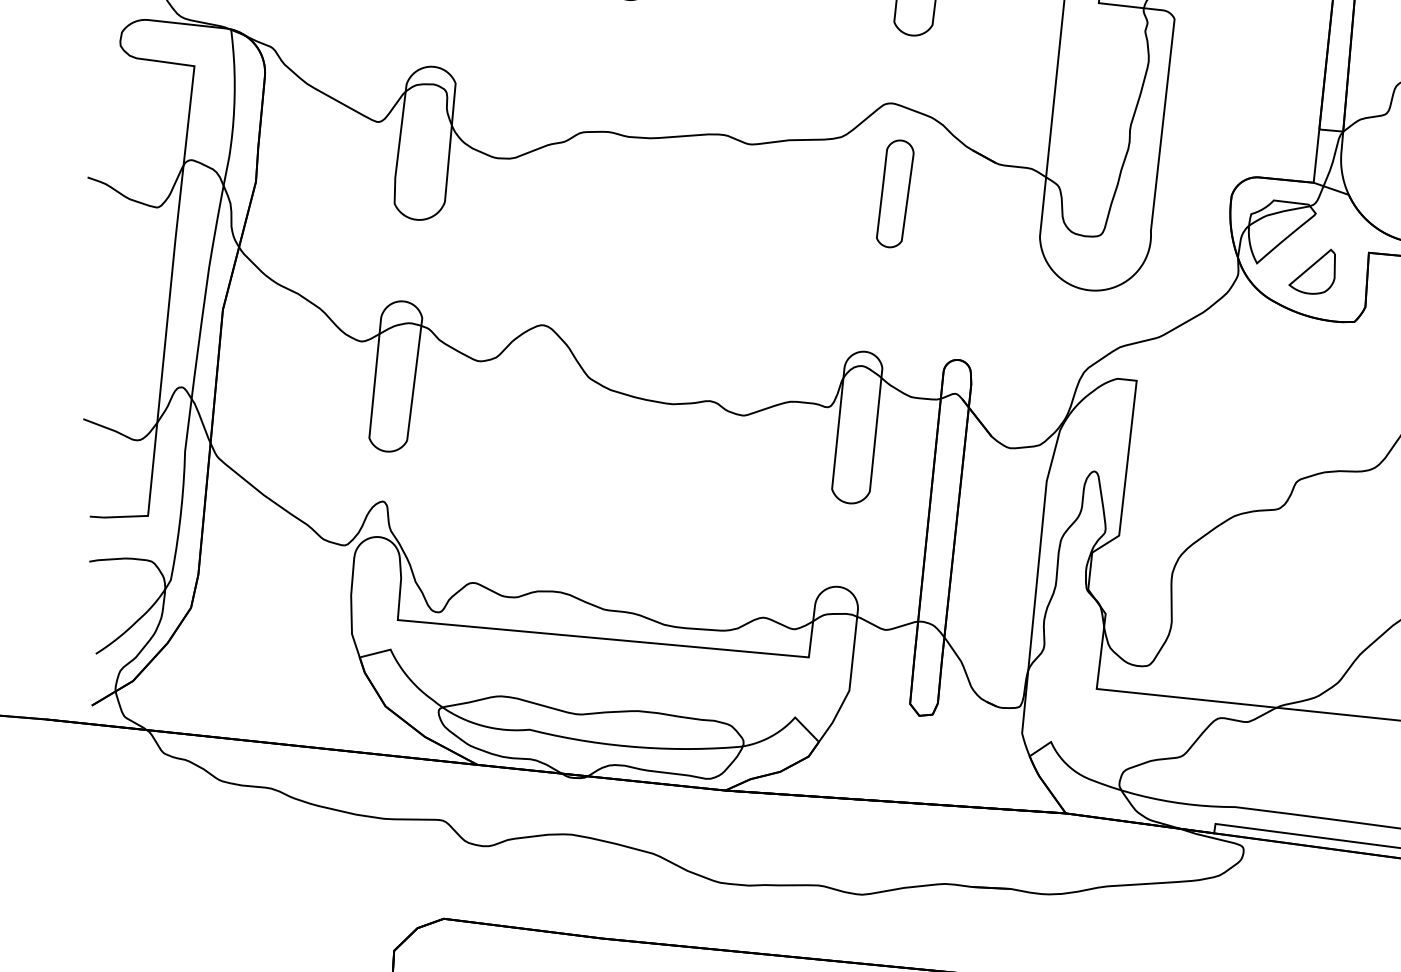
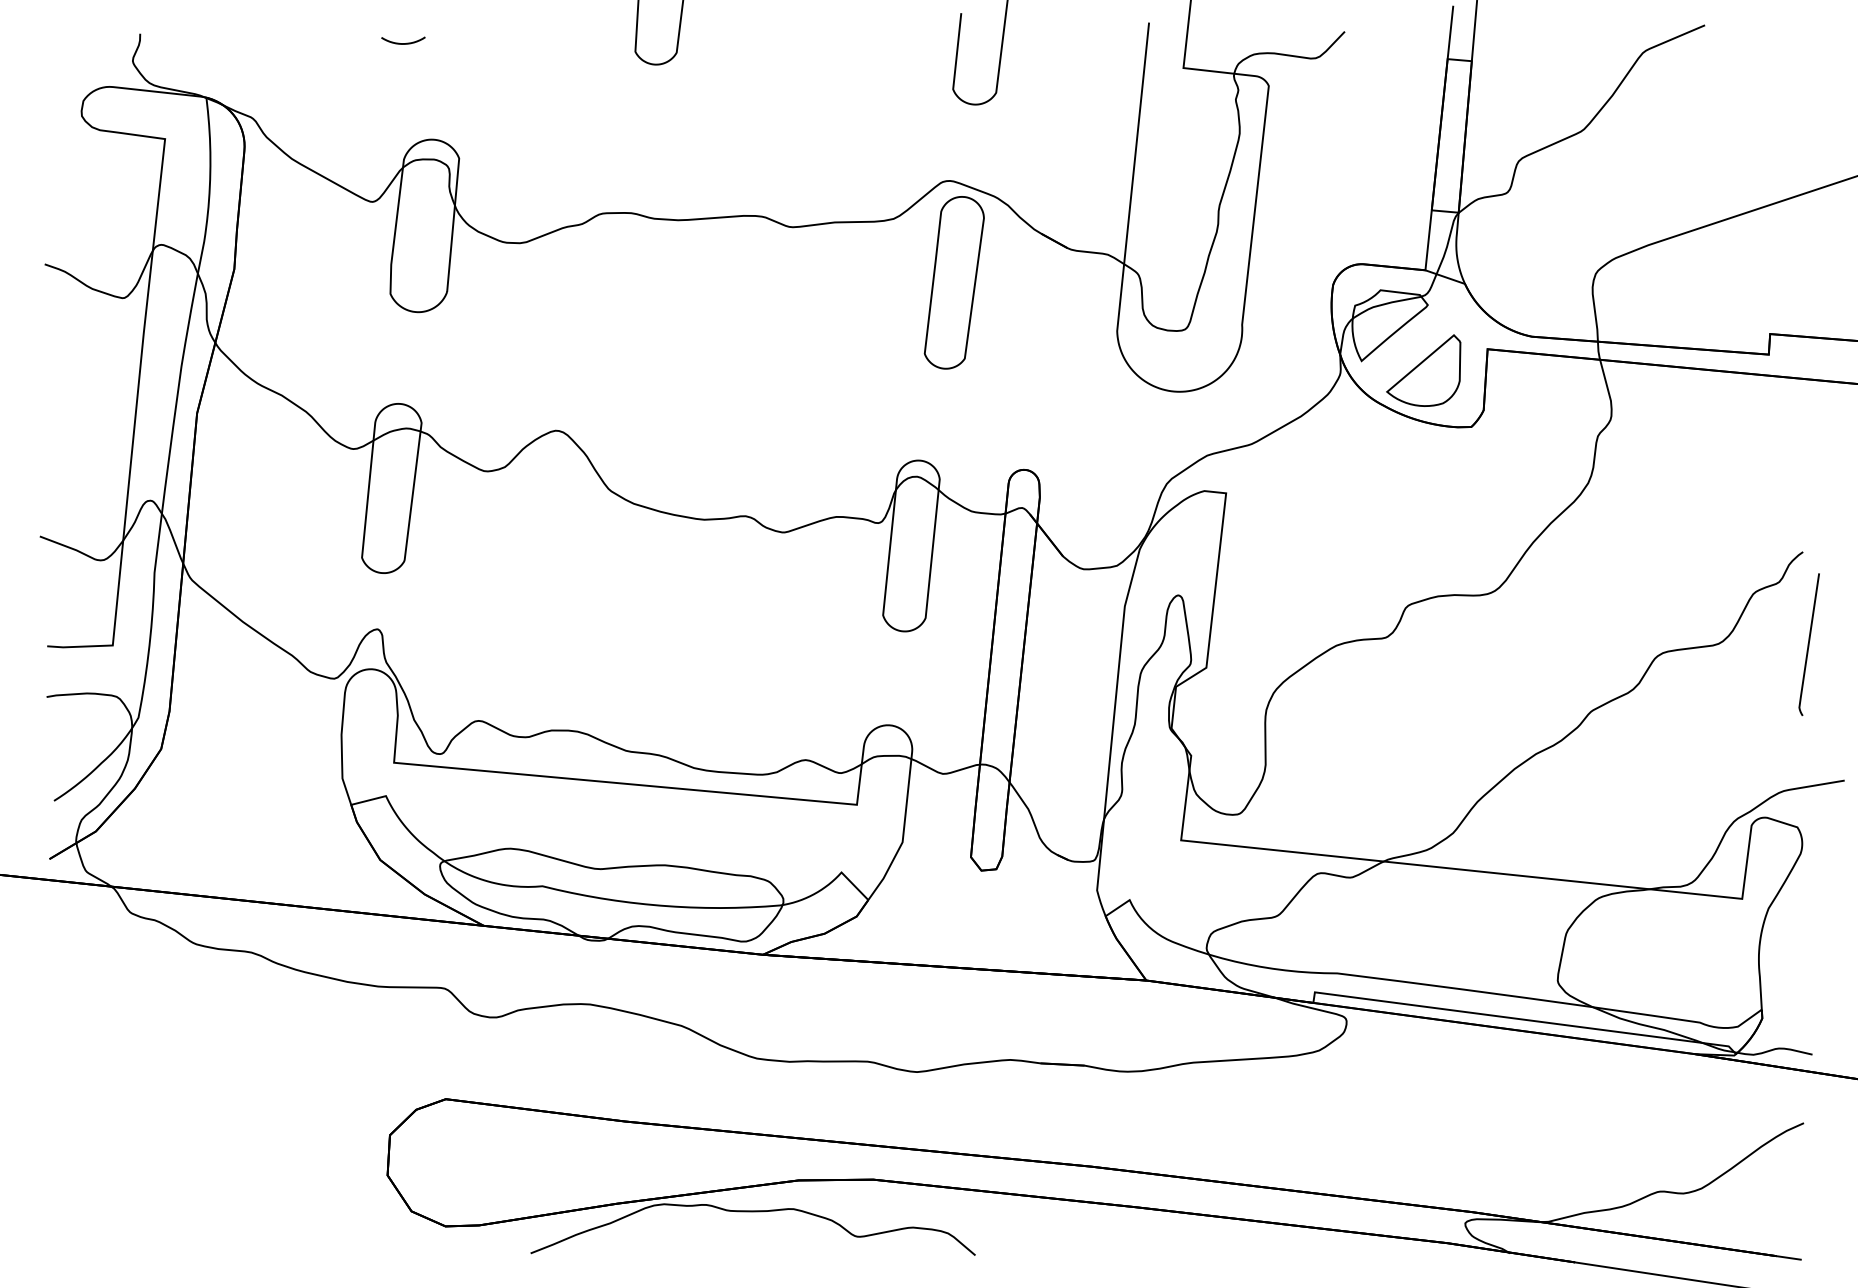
part: (894, 193) -> (953, 282), size x1.43
part: (1311, 271) -> (1423, 370), size x1.43

